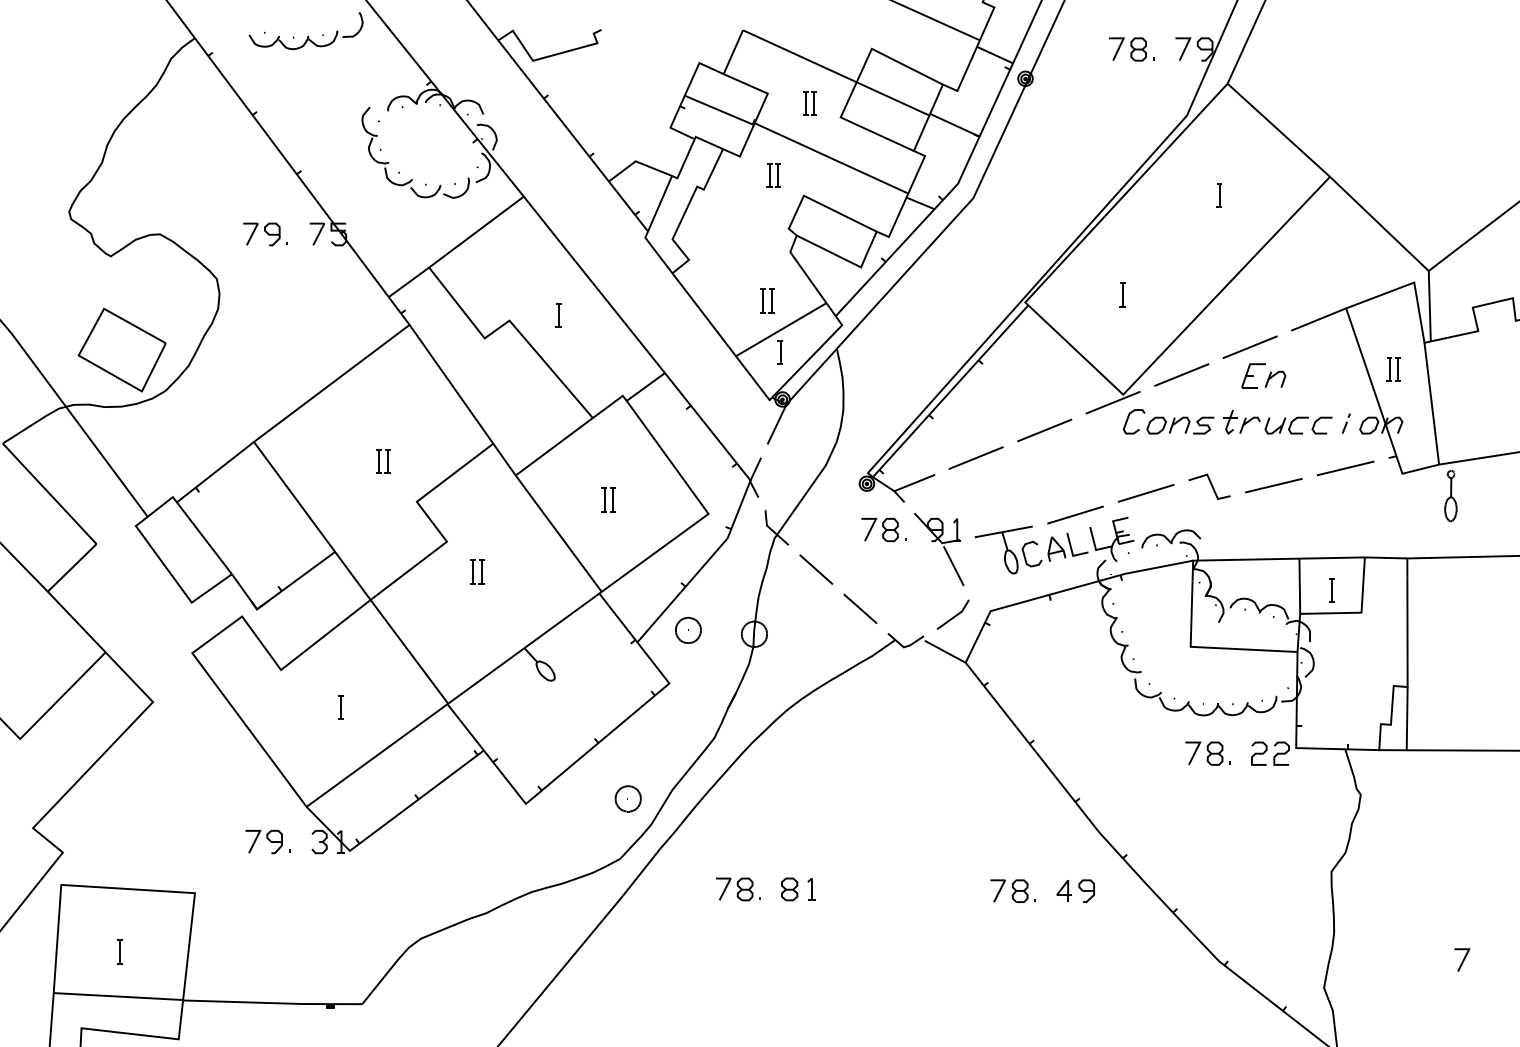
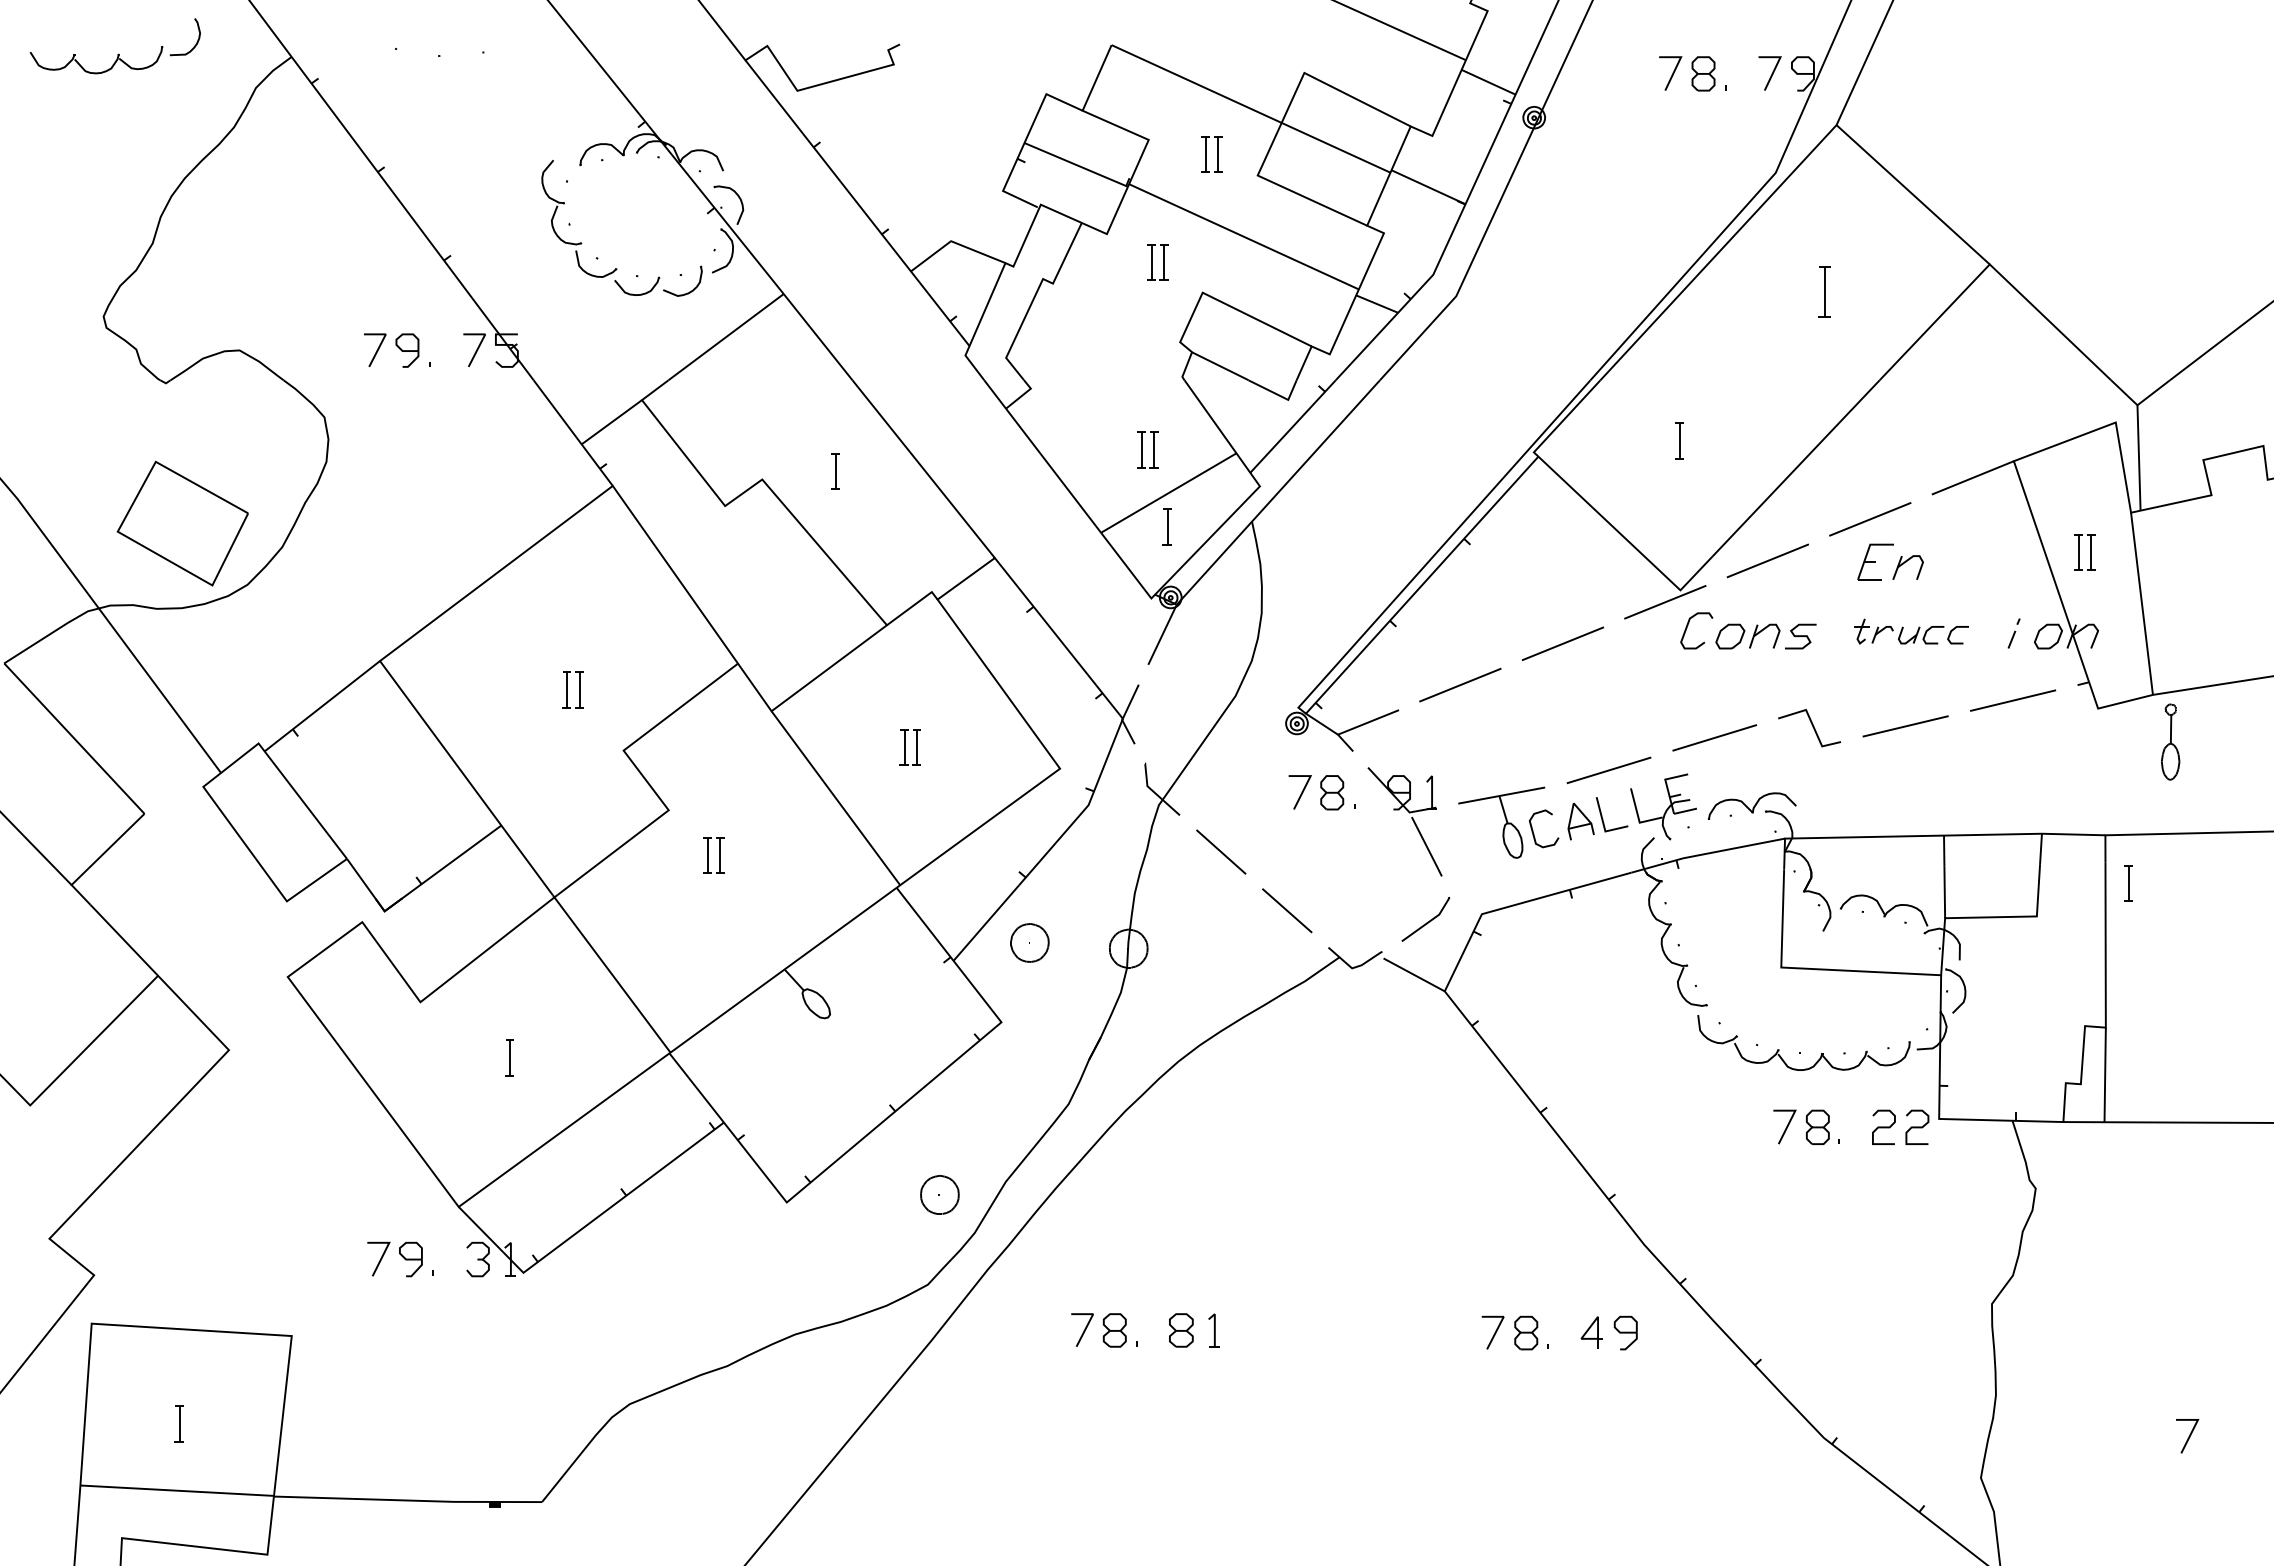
part: (305, 30) -> (114, 45), moved
part: (1218, 195) -> (1822, 292), size x1.4
part: (1277, 422) -> (1911, 631), size x0.7
part: (1331, 590) -> (2128, 883), moved

